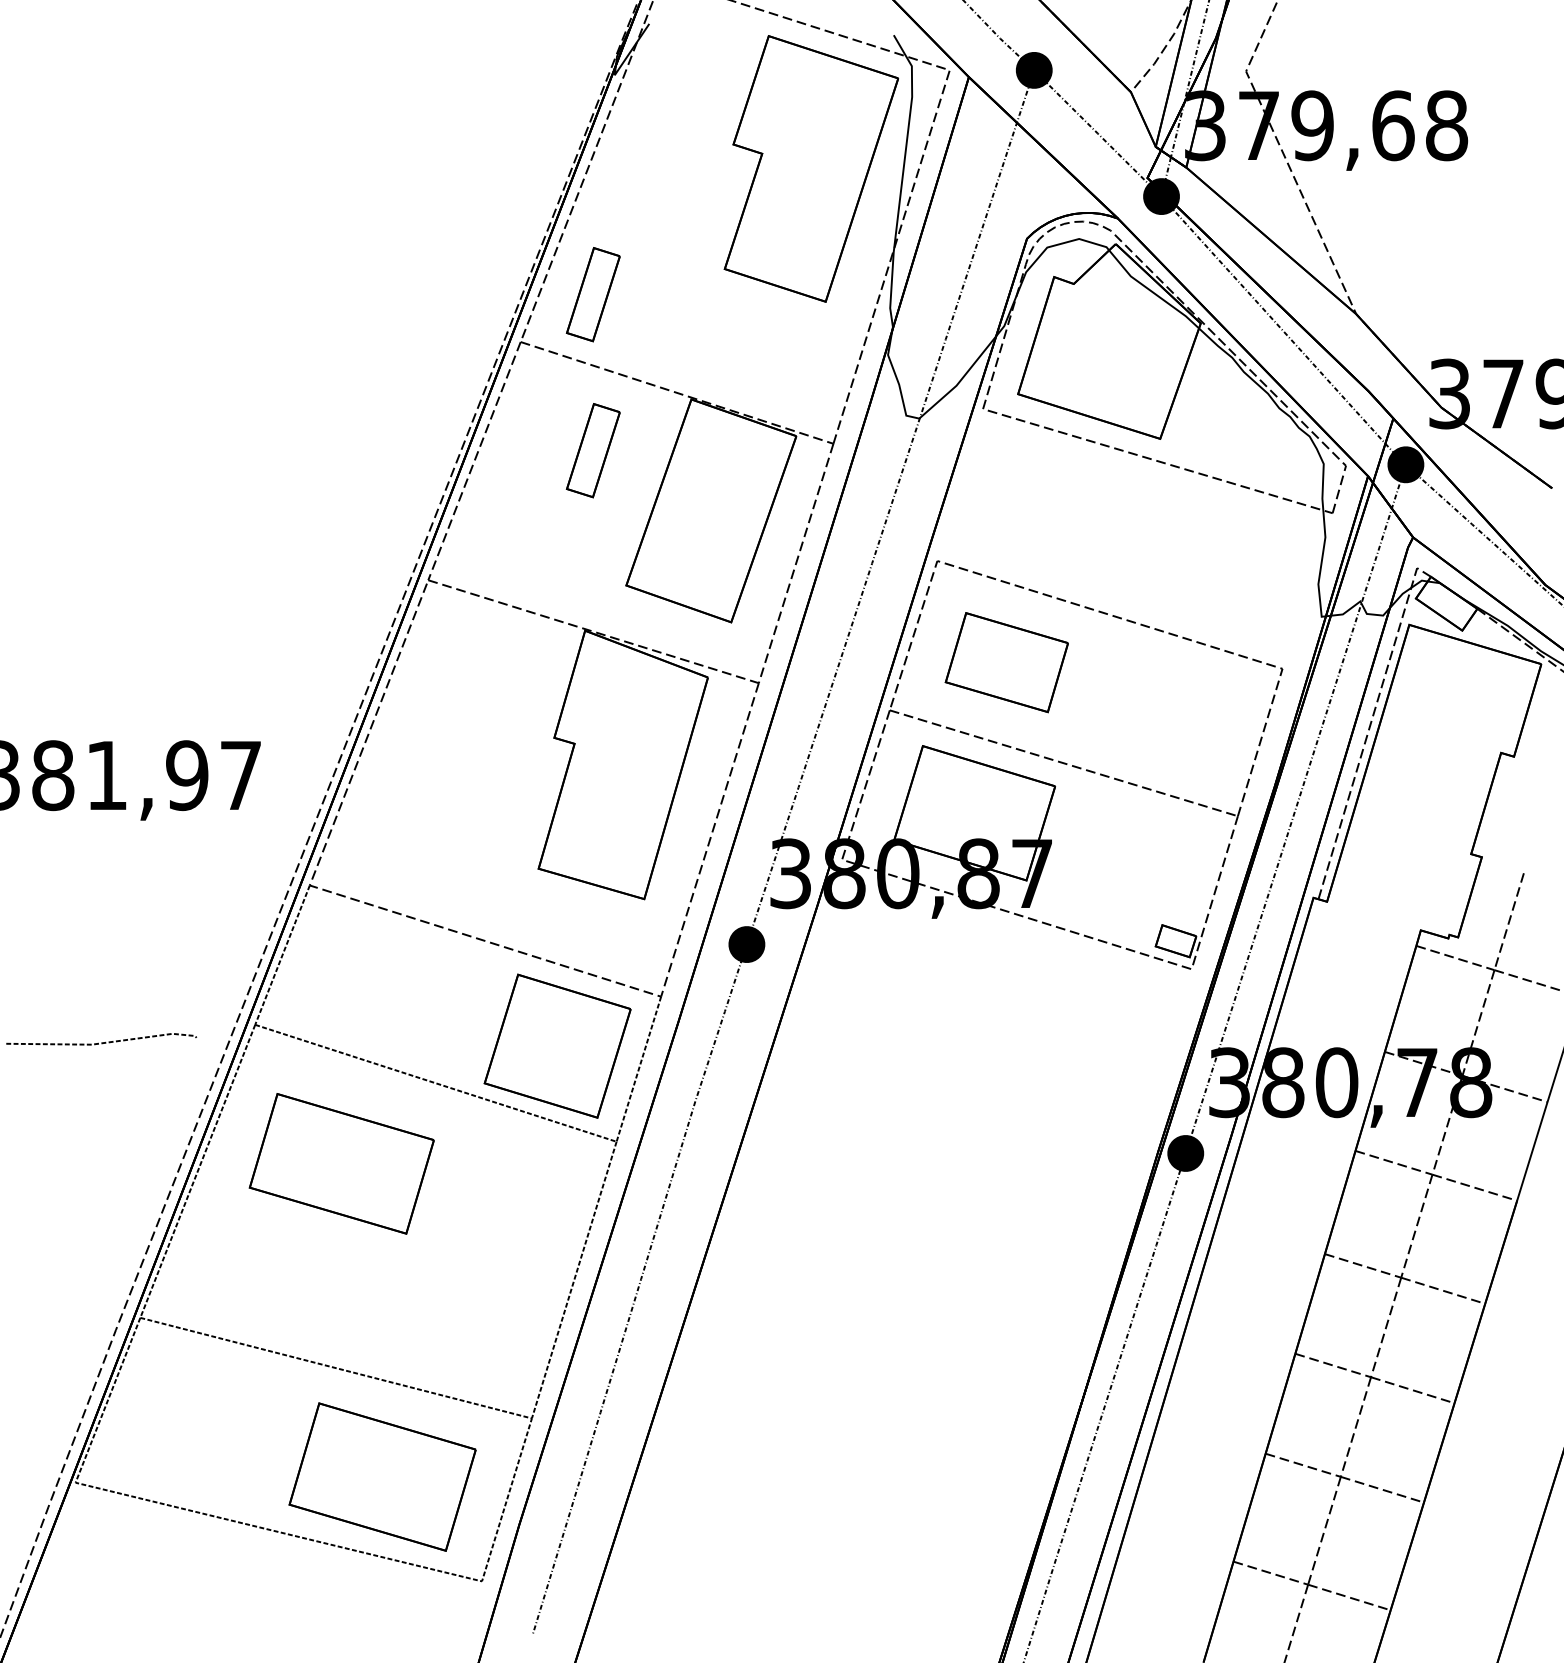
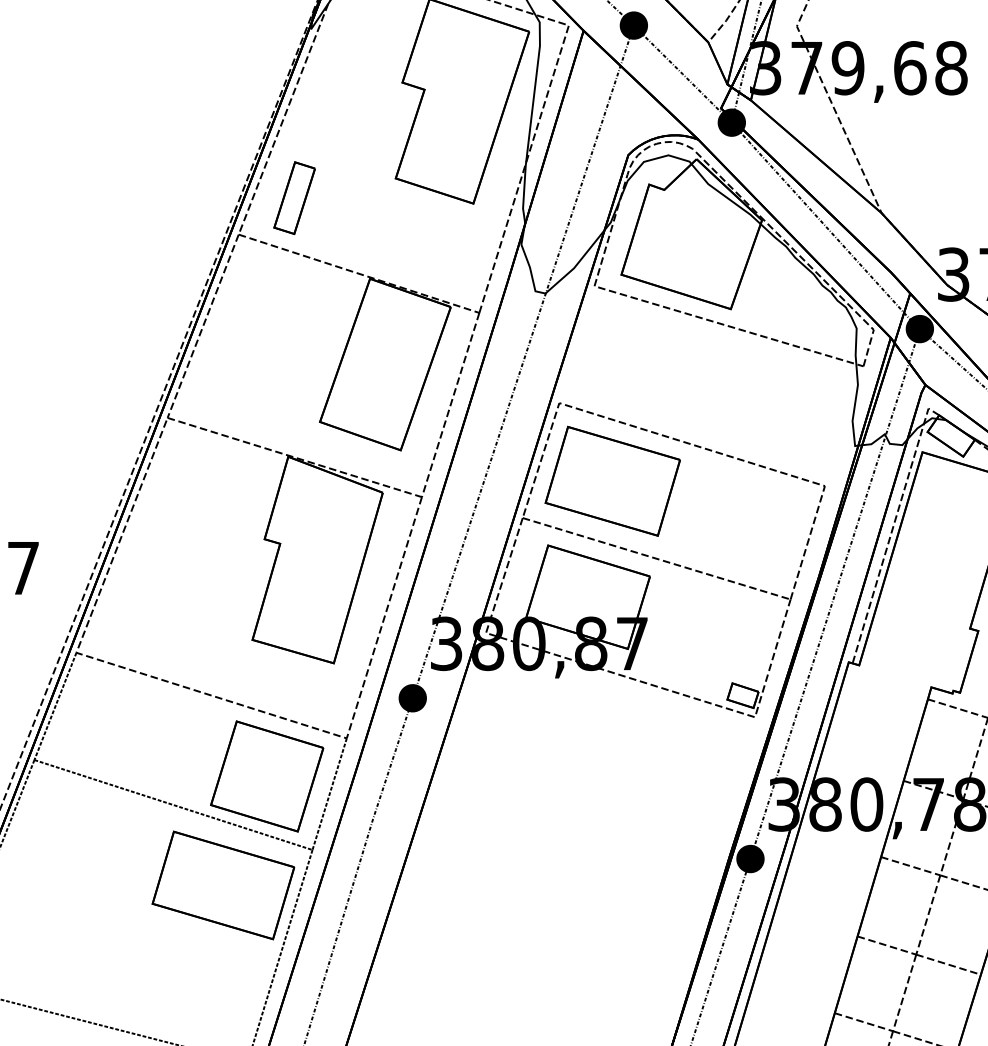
part: (592, 450) -> (293, 318), removed
part: (1006, 662) -> (612, 481), size x1.43
part: (341, 1163) -> (223, 885), moved

